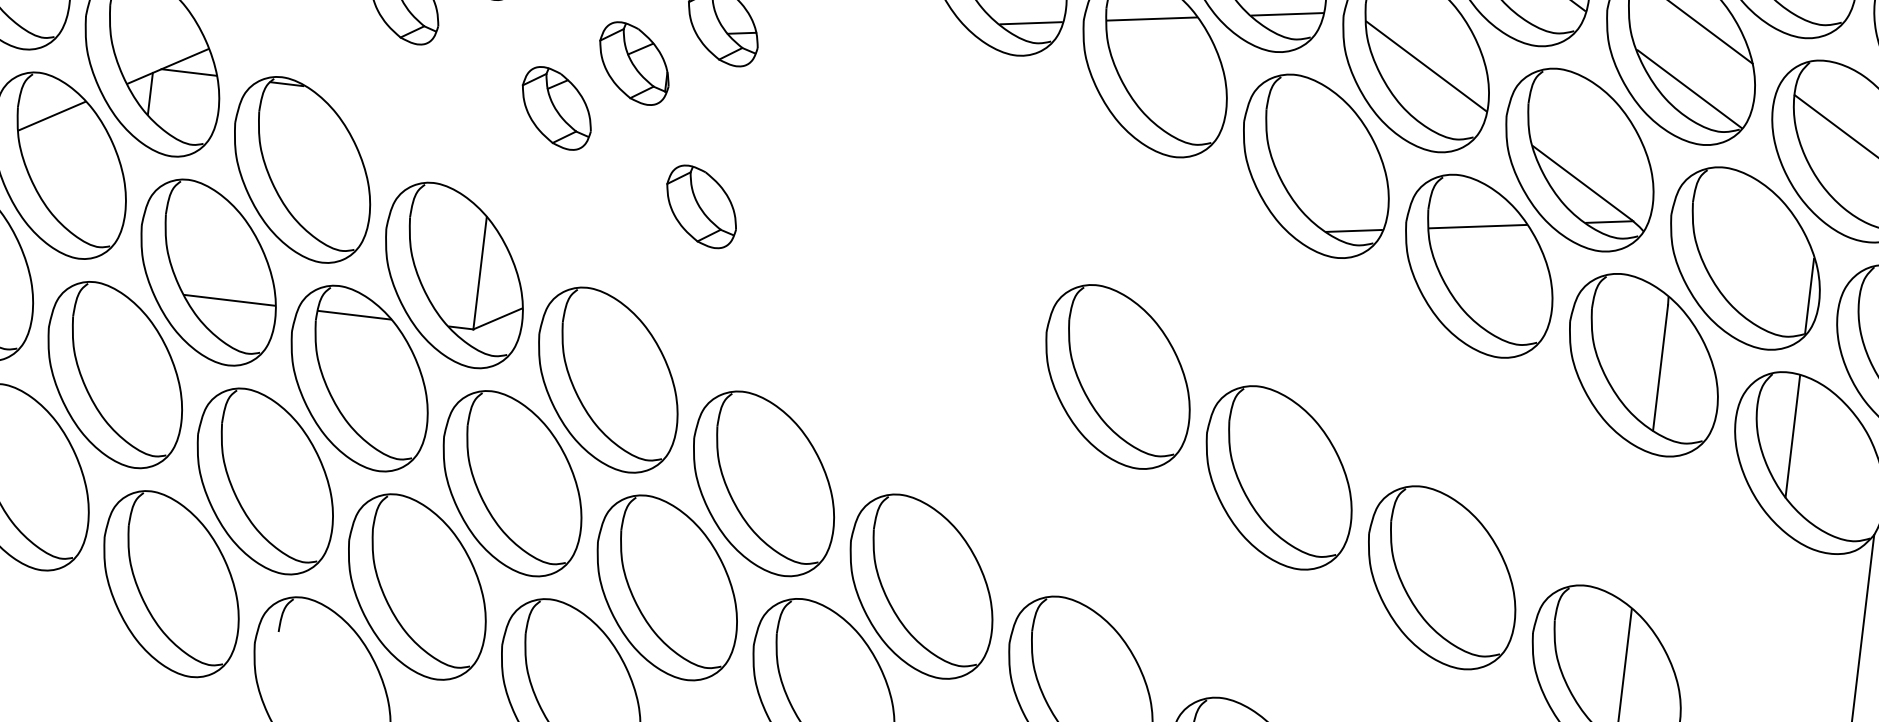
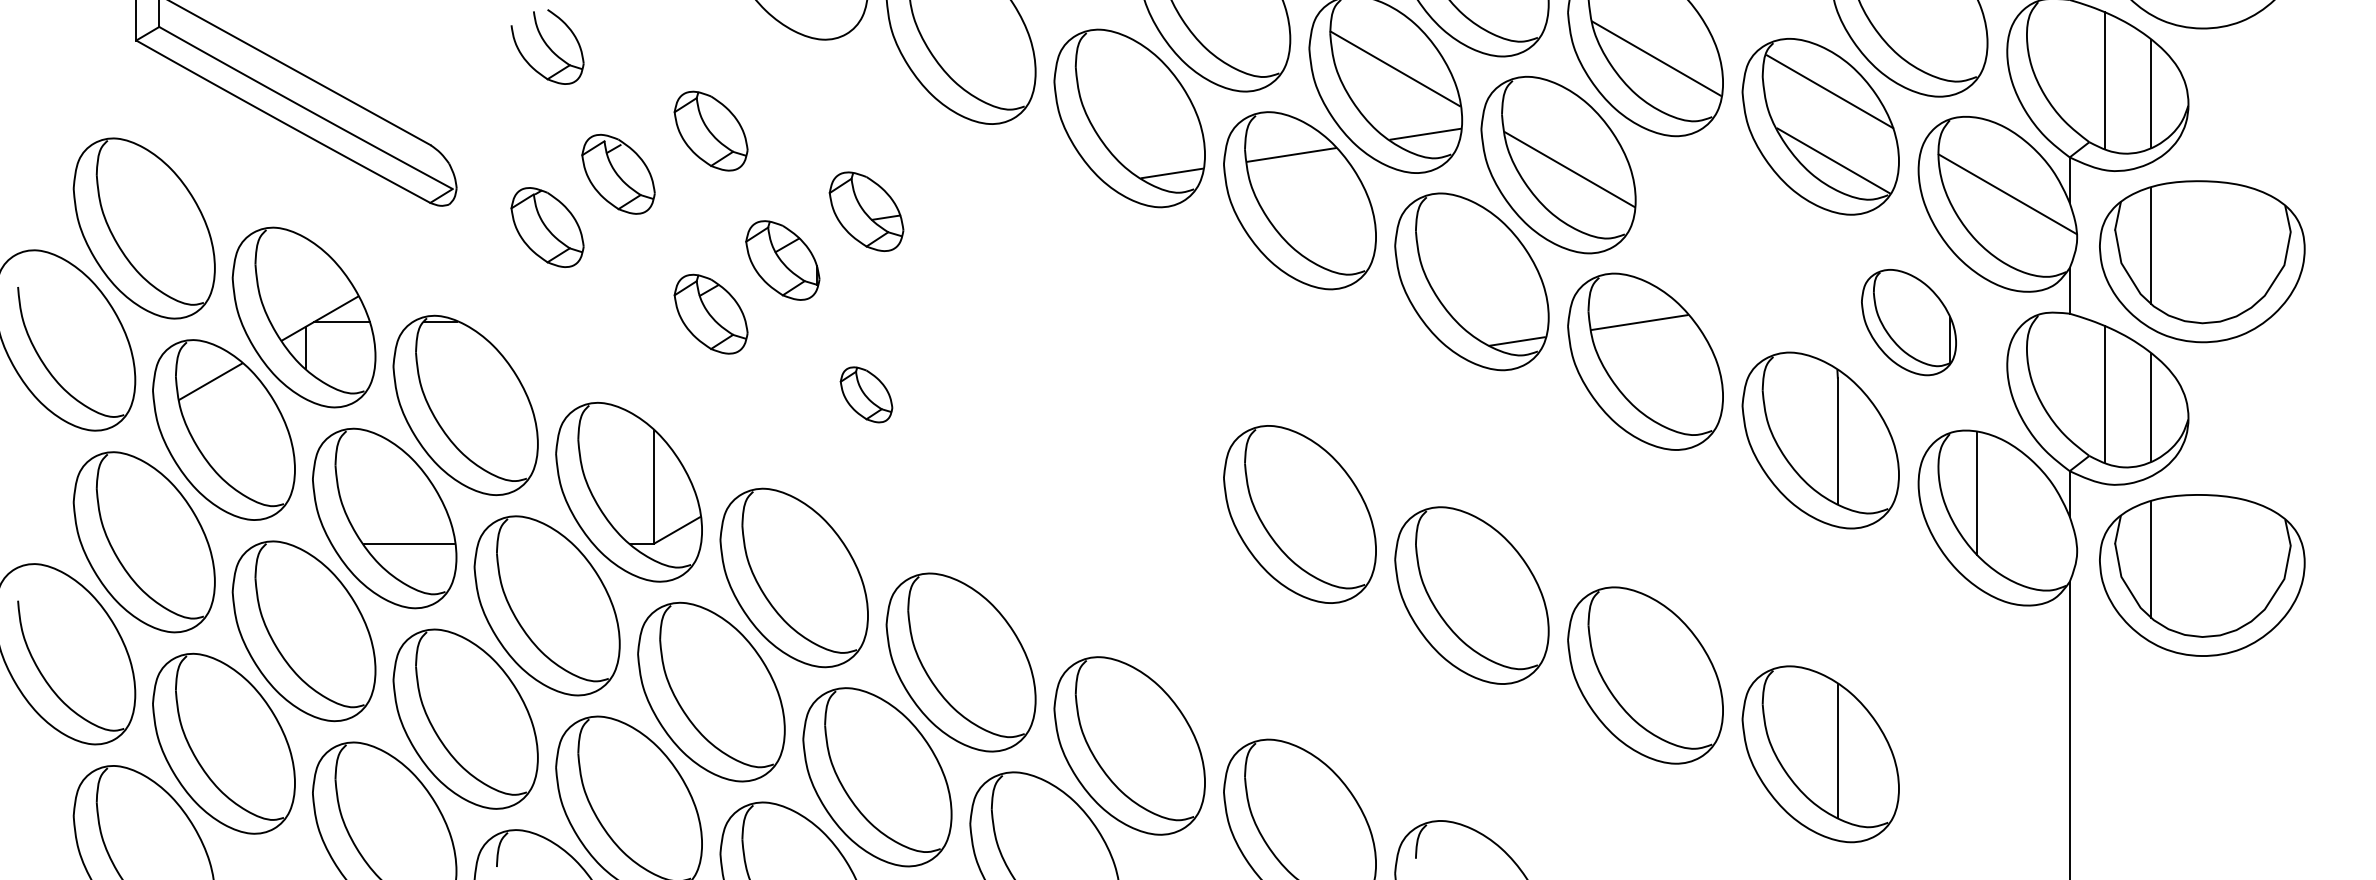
part: (1579, 160) -> (1732, 244), removed
part: (701, 206) -> (866, 394), size x0.7
part: (1744, 258) -> (1908, 322), size x0.6
line: (354, 315) -> (534, 543), removed

